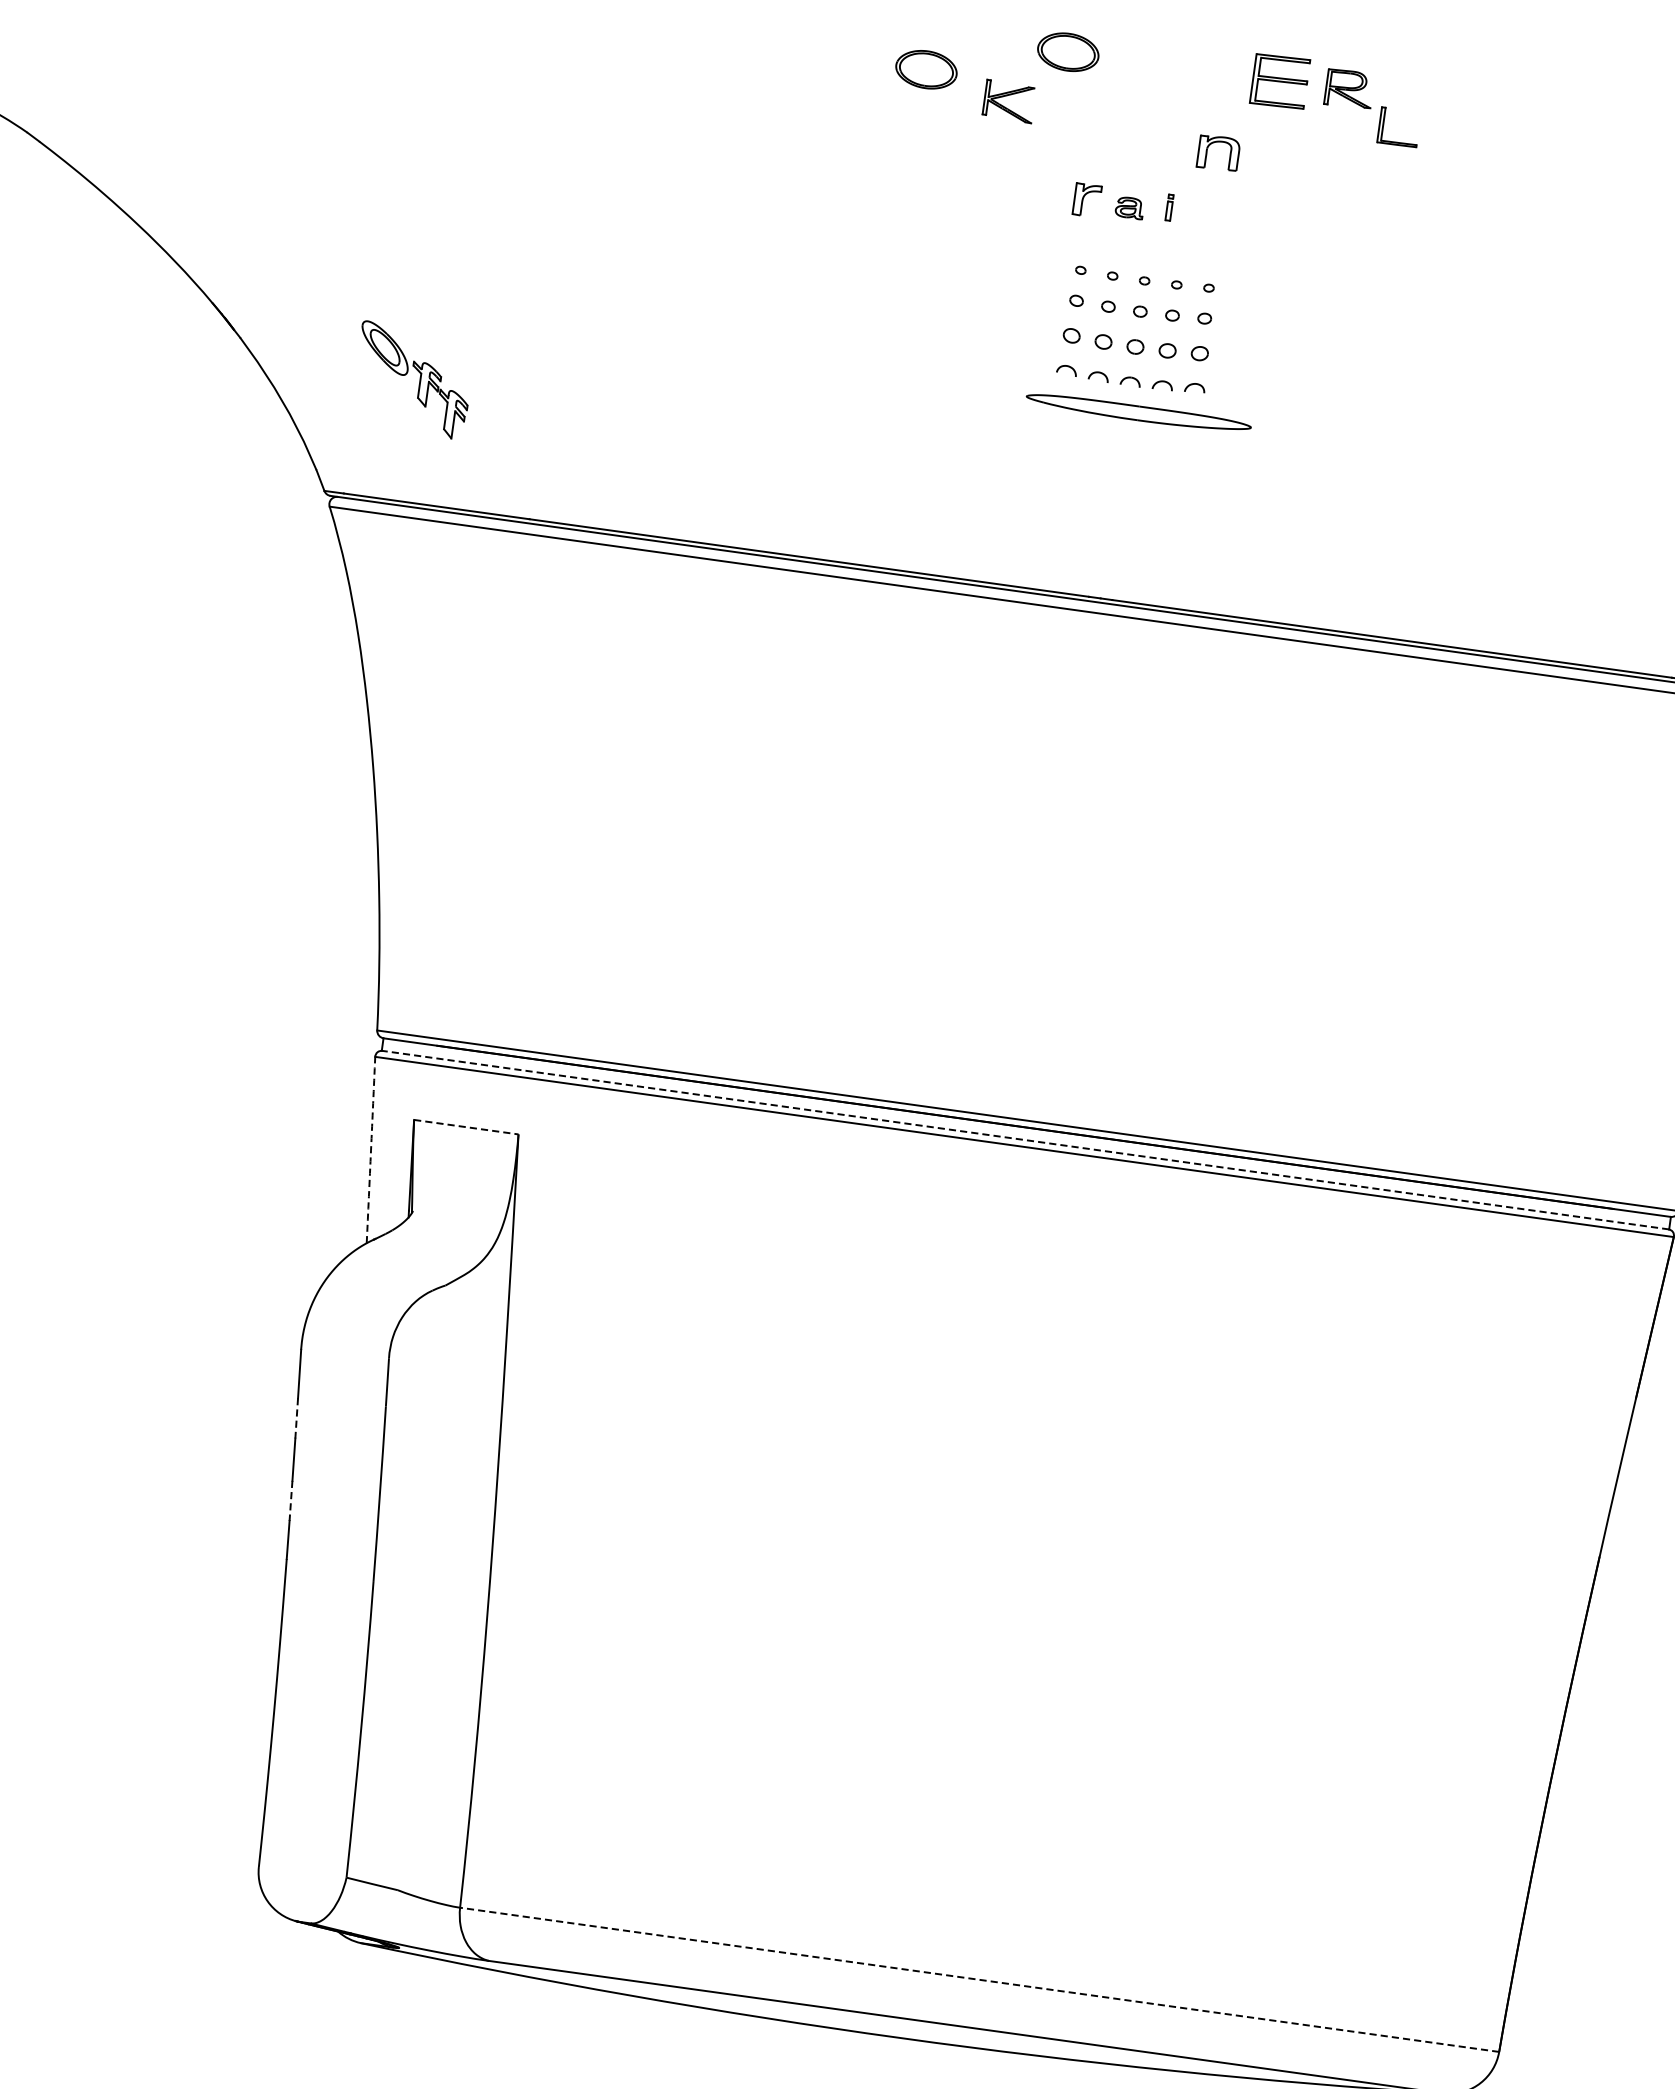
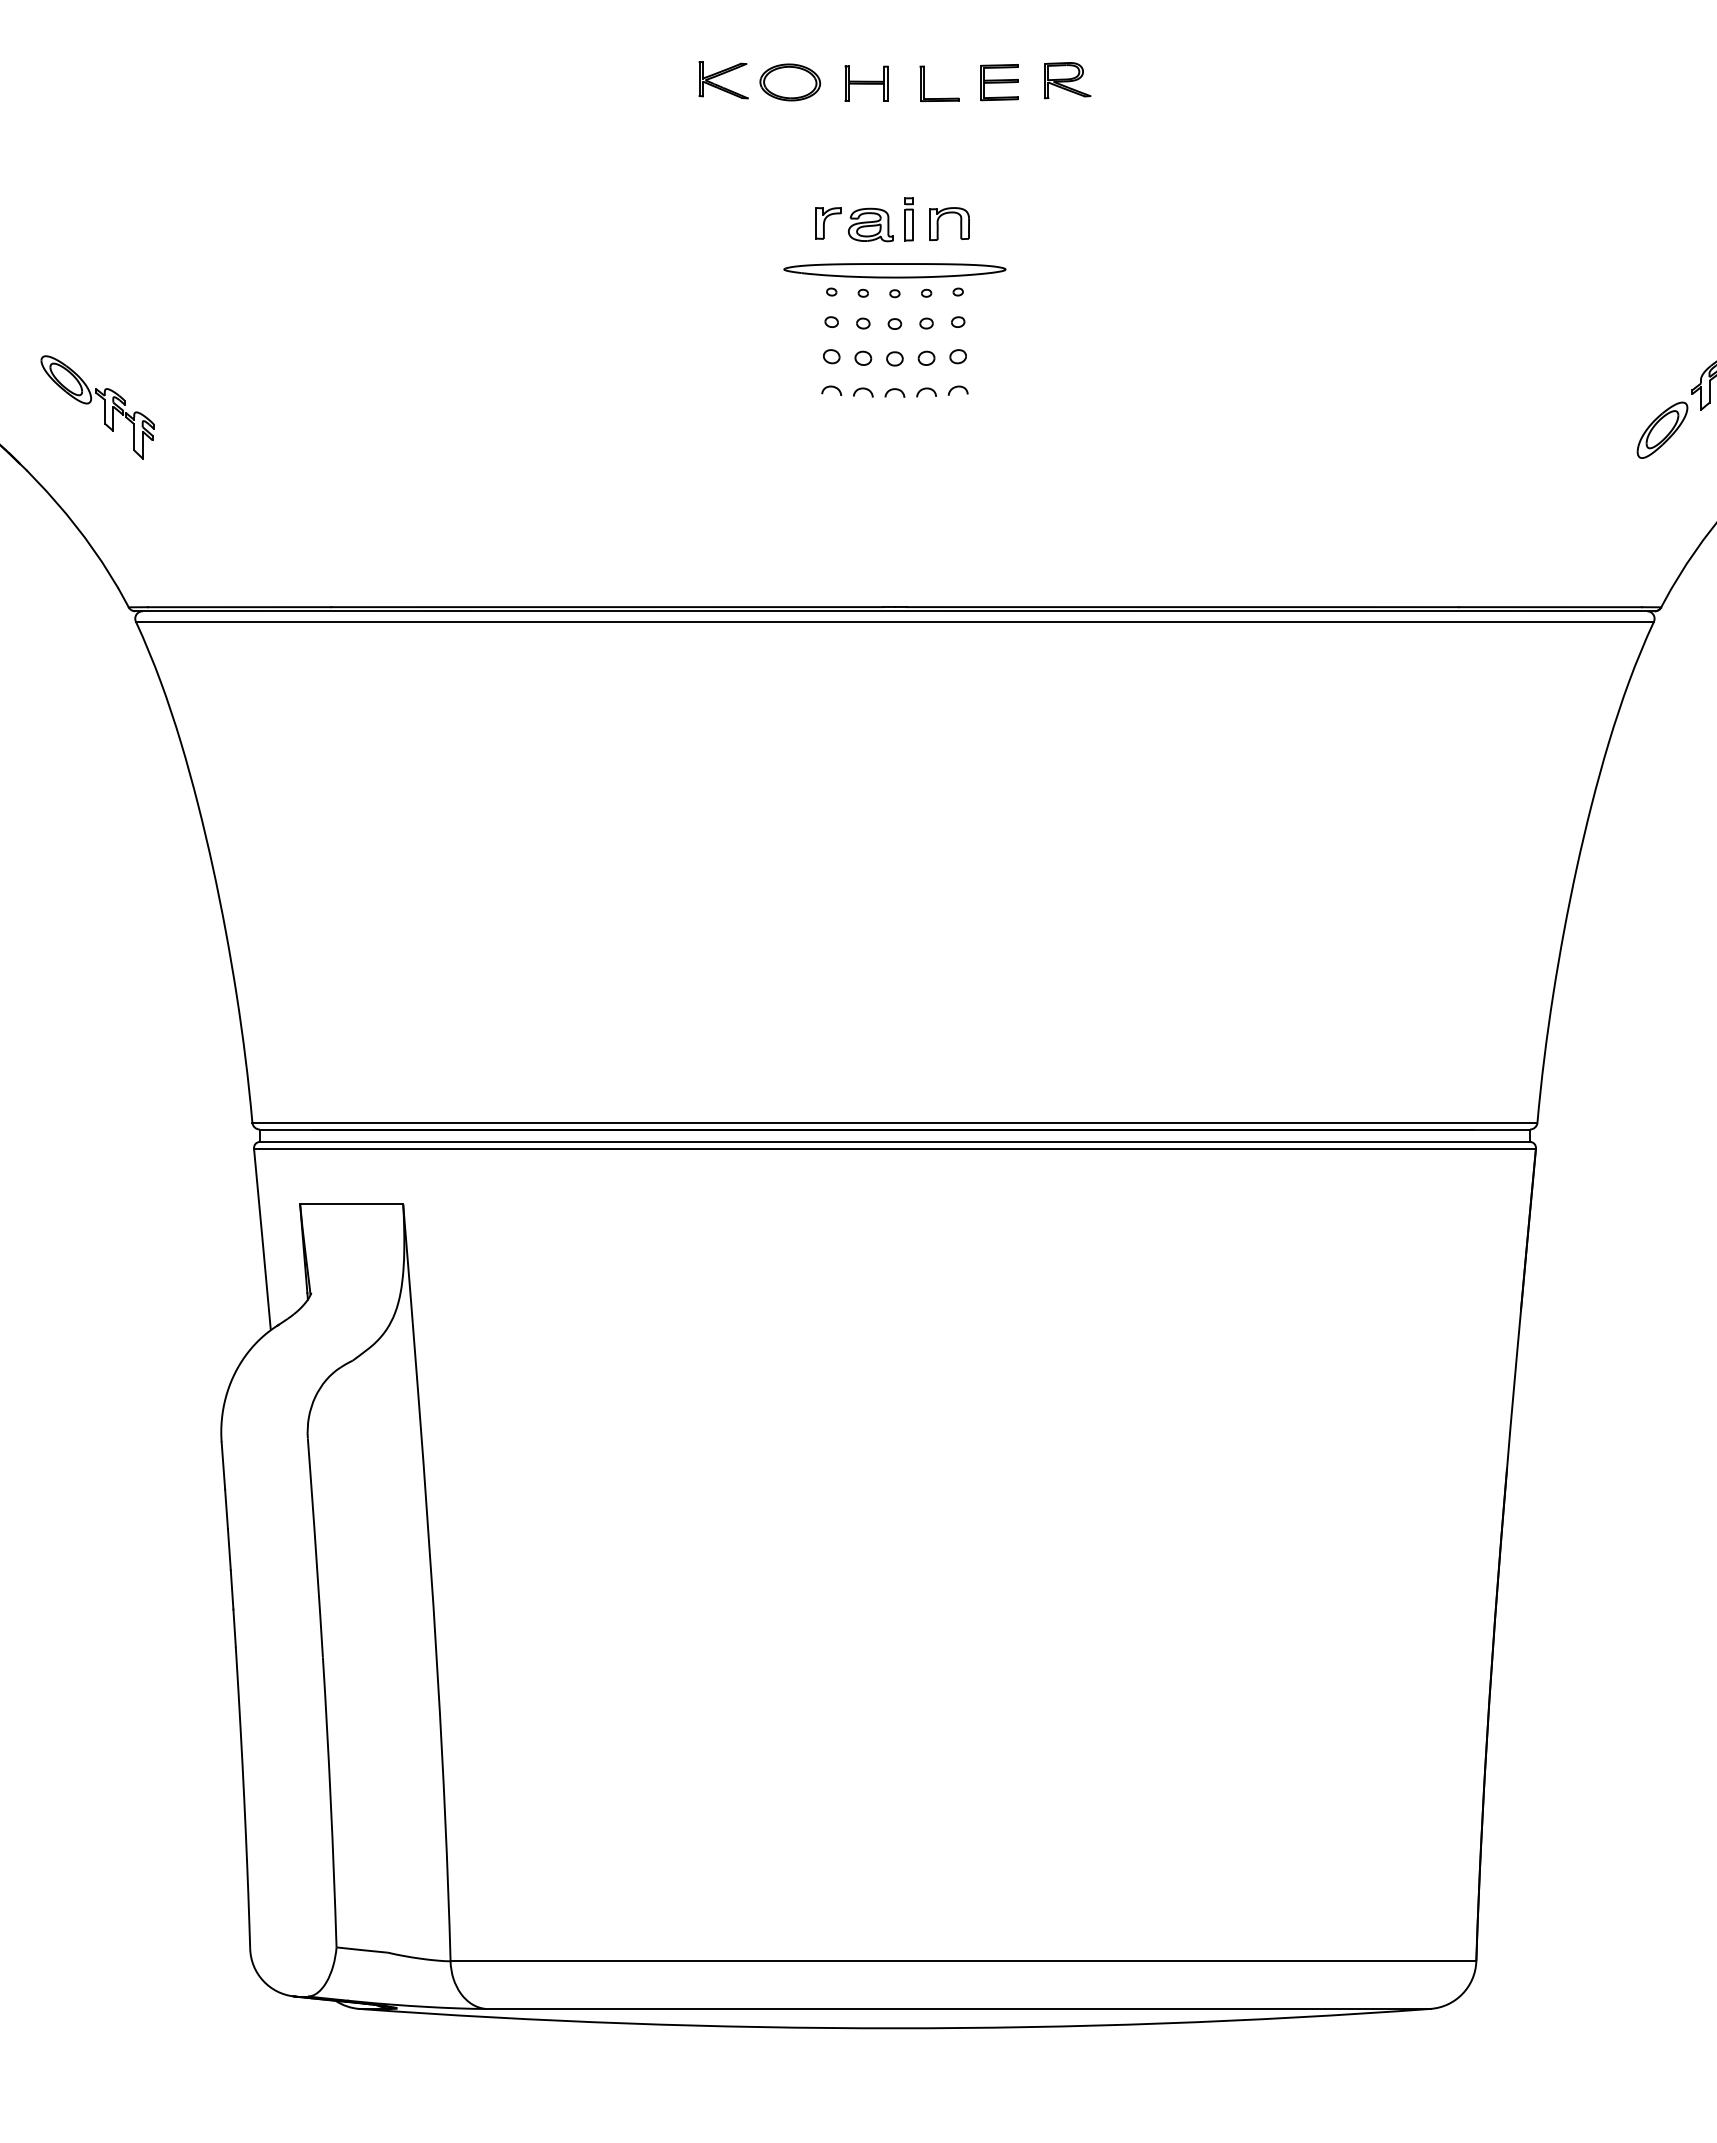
part: (1145, 64) -> (866, 83), added
part: (926, 69) -> (655, 118), removed
part: (1280, 81) -> (999, 82), size x0.71
part: (1009, 101) -> (723, 80), moved
part: (1383, 124) -> (924, 83), moved
part: (1216, 142) -> (945, 214), moved
part: (1129, 207) -> (870, 224), size x1.67
part: (1168, 207) -> (908, 219), size x1.67
part: (419, 381) -> (104, 407), moved
part: (1138, 413) -> (894, 270), moved
line: (466, 1127) -> (351, 1204), dashed -> solid
line: (1025, 1139) -> (894, 1141), dashed -> solid
arc: (371, 1150) -> (262, 1239), dashed -> solid
line: (296, 1418) -> (226, 1509), dashed -> solid
line: (291, 1500) -> (232, 1589), dashed -> solid
line: (979, 1980) -> (963, 1961), dashed -> solid

